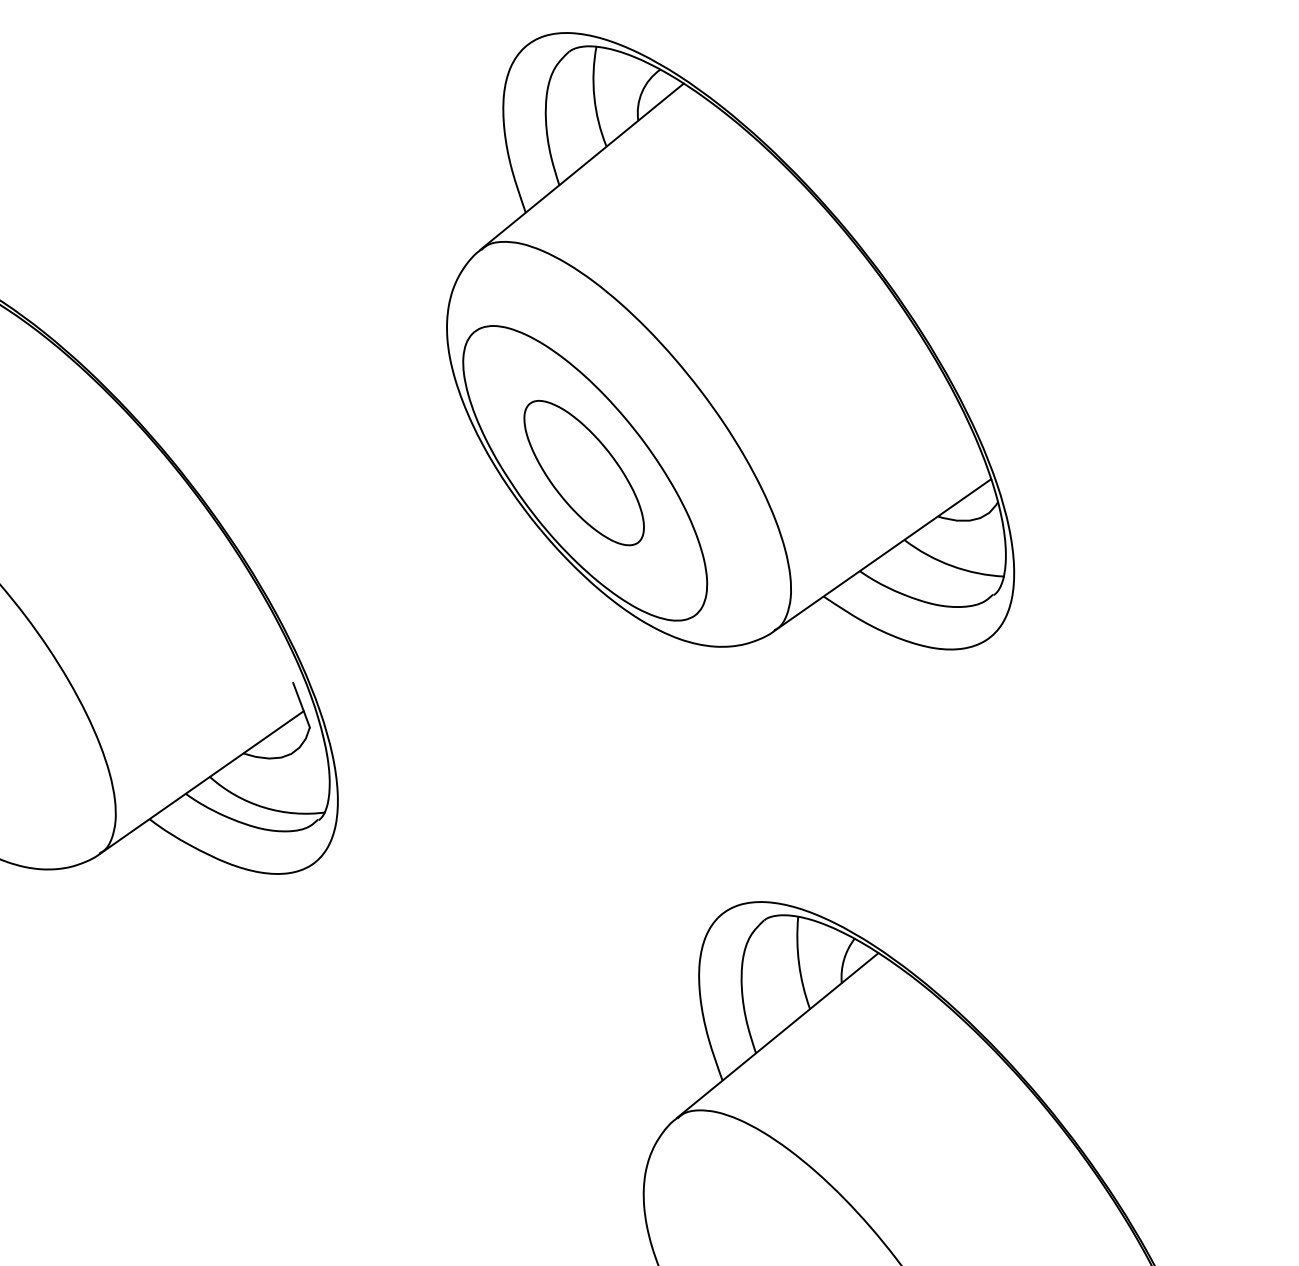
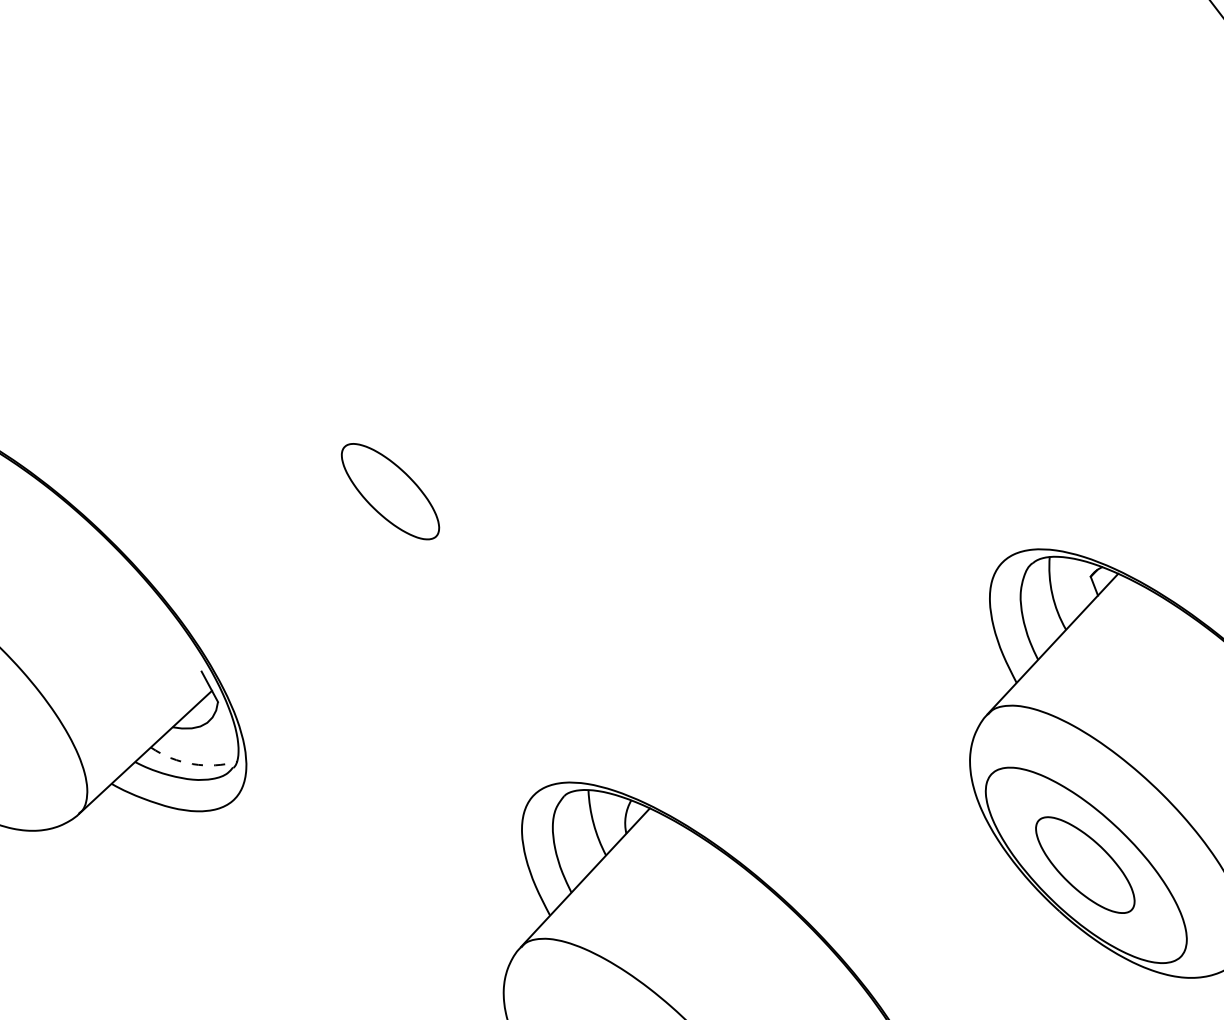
part: (743, 353) -> (493, 389), removed
arc: (263, 807) -> (192, 764), solid -> dashed

